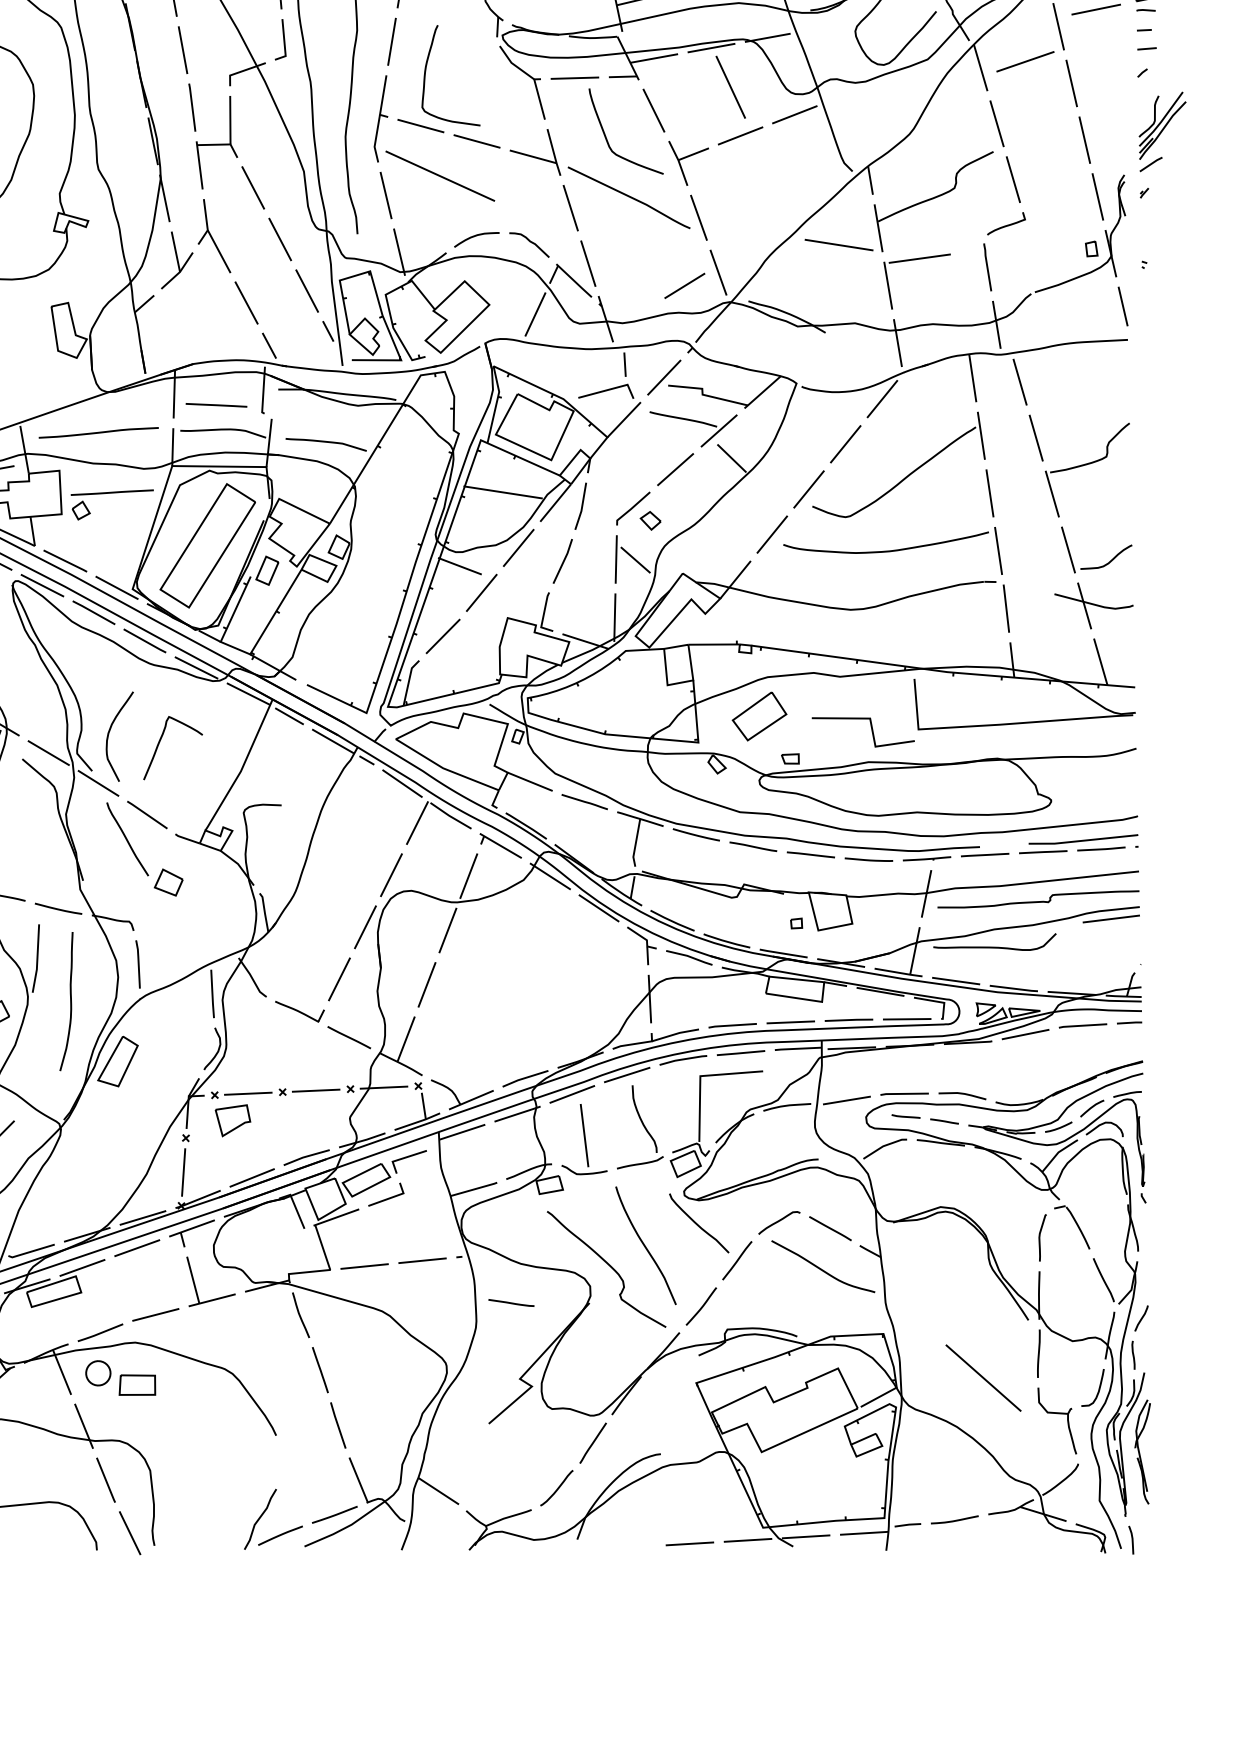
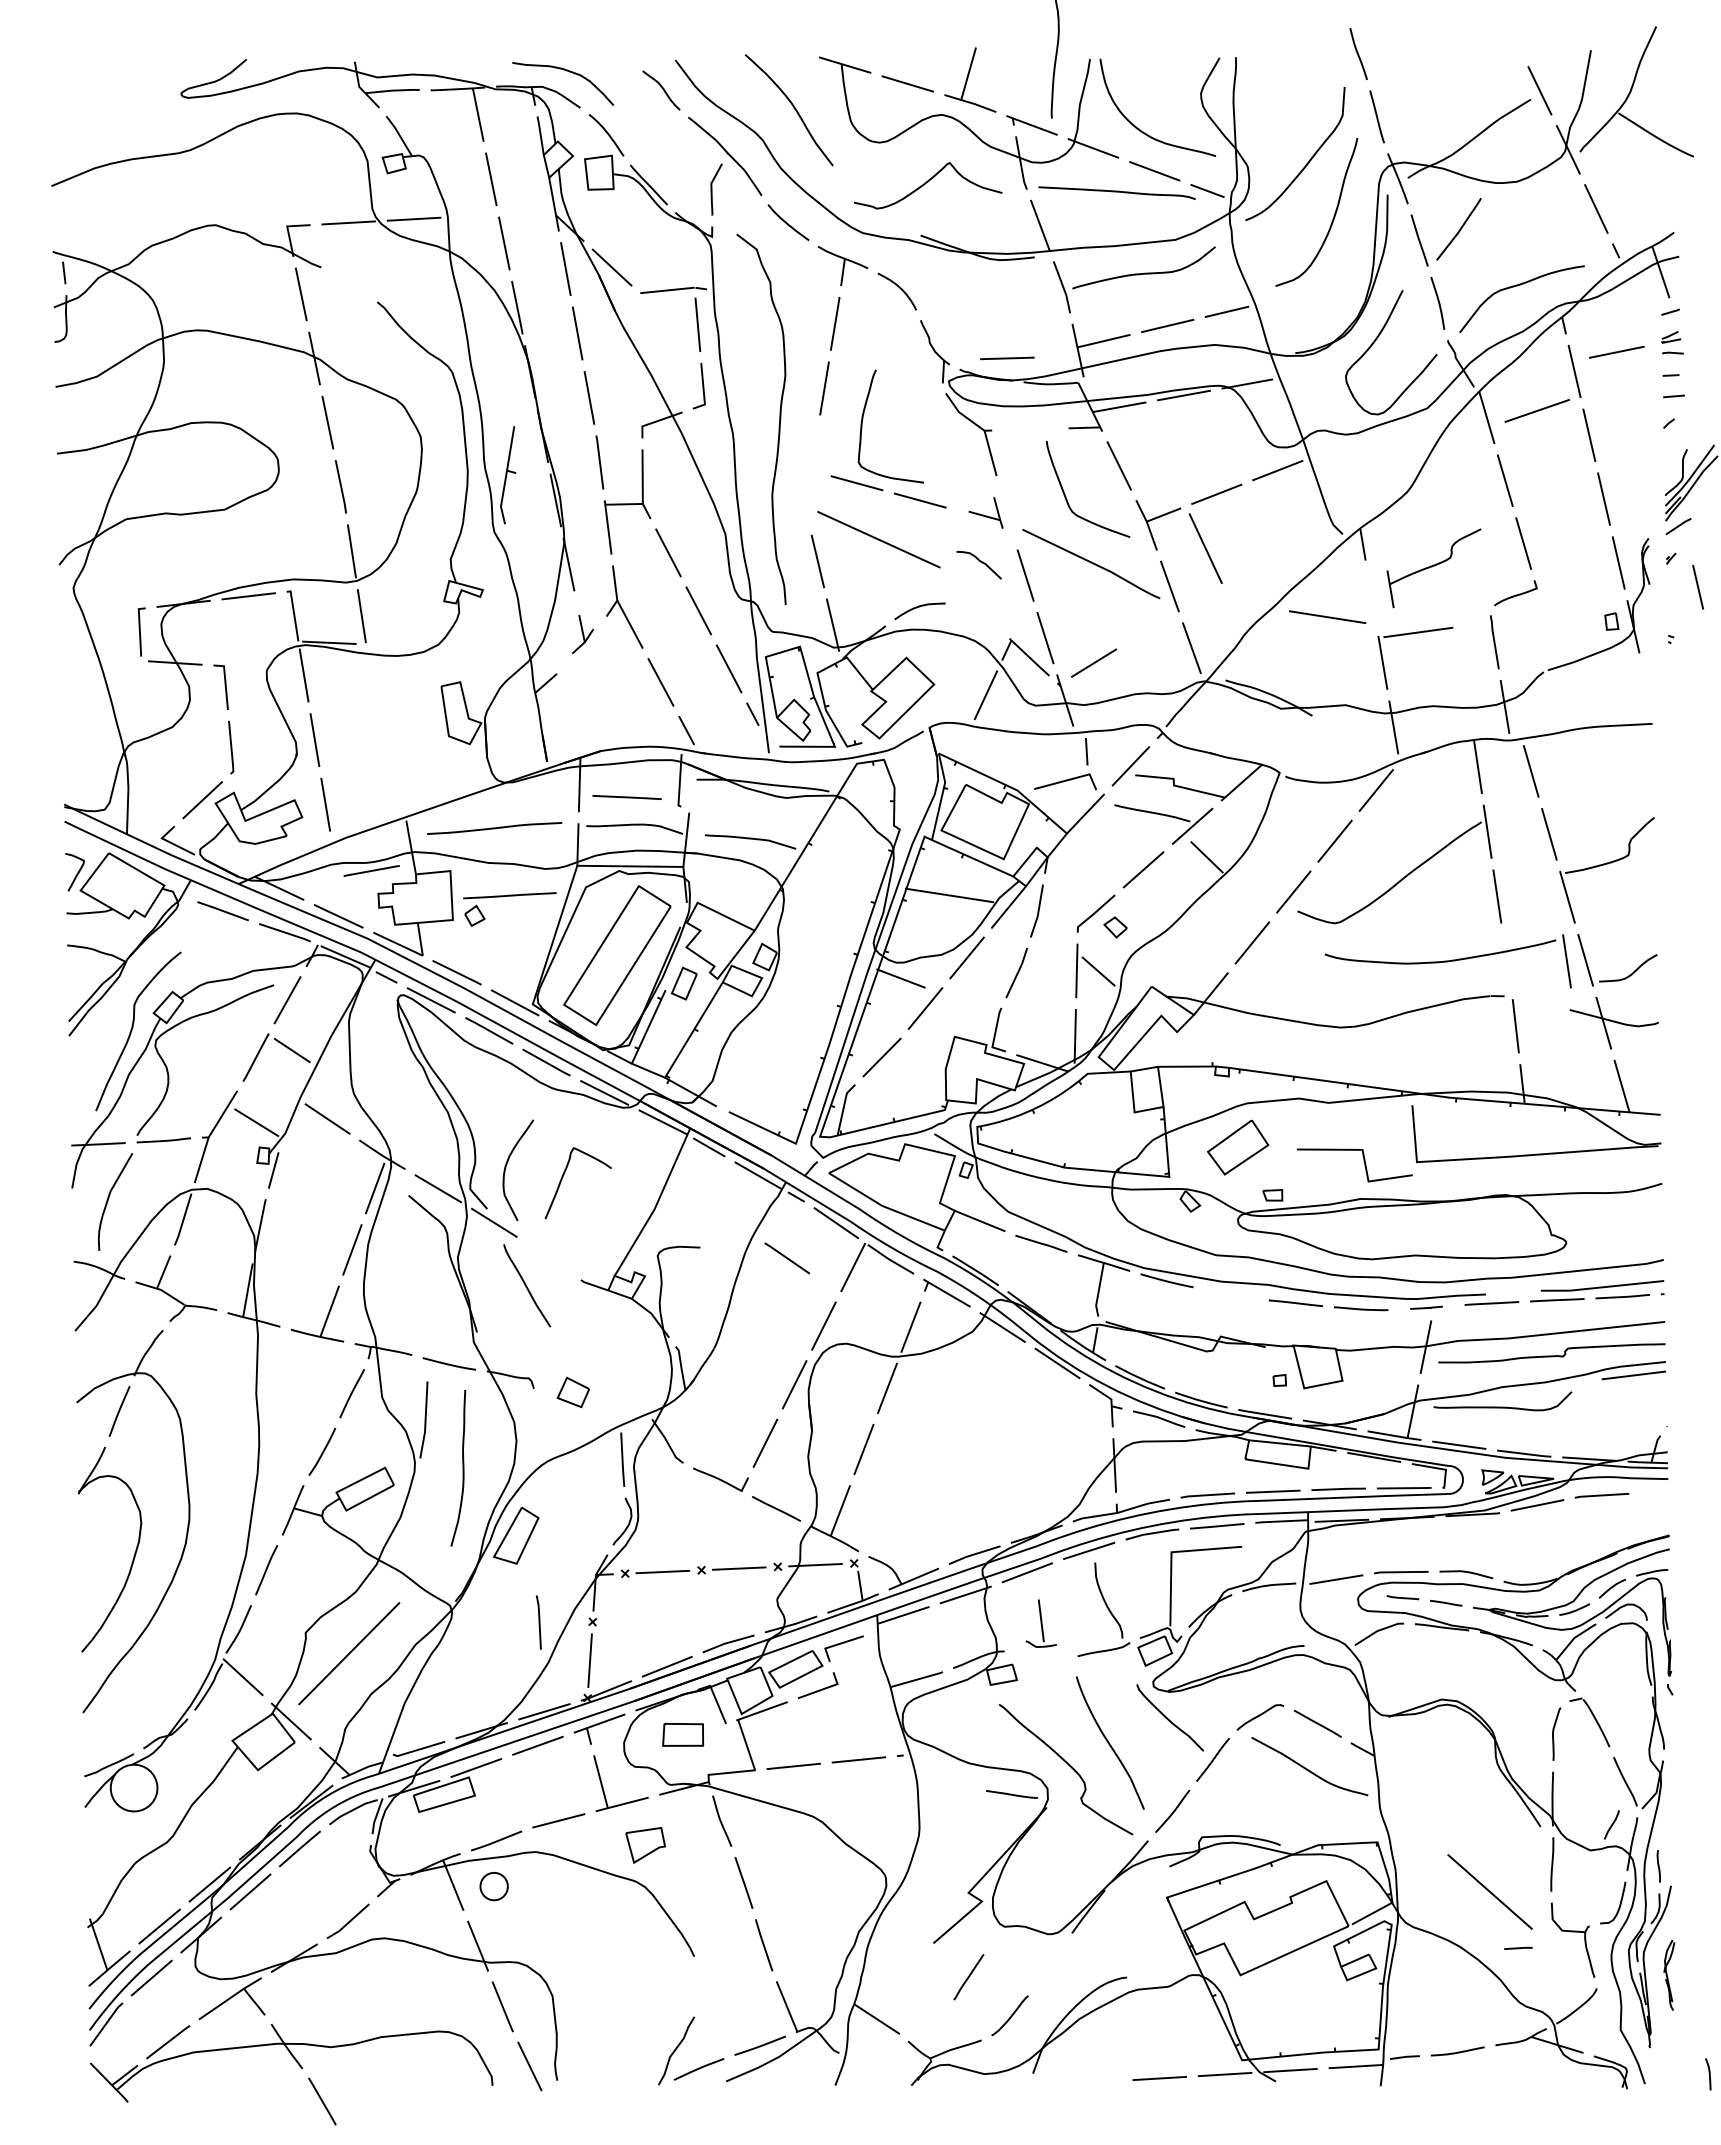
line: (575, 78) -> (1007, 358), moved
line: (730, 87) -> (1205, 548), moved
part: (381, 119) -> (508, 475), moved
part: (535, 152) -> (985, 512), size x0.6
part: (933, 201) -> (1433, 568), size x0.7
curve: (530, 242) -> (980, 562), moved
part: (176, 260) -> (582, 634), size x0.6
line: (685, 285) -> (1094, 662), moved
line: (1122, 306) -> (1697, 587), moved
part: (892, 551) -> (1447, 961), moved
line: (147, 815) -> (787, 1258), moved
line: (752, 846) -> (1230, 1293), removed
part: (927, 858) -> (1426, 1307), size x0.6
part: (167, 882) -> (572, 1392), moved
line: (137, 964) -> (538, 1622), moved
line: (1129, 1023) -> (1518, 1948), moved
part: (232, 1120) -> (645, 1845), moved
part: (584, 1139) -> (1041, 1623), size x0.6
line: (511, 1303) -> (1011, 1794), moved
curve: (1141, 1318) -> (1611, 1824), moved
part: (136, 1384) -> (682, 1734), moved
line: (592, 1443) -> (968, 1977), moved
part: (1142, 1452) -> (1669, 1975), size x0.6
curve: (1131, 1539) -> (1708, 2073), moved

